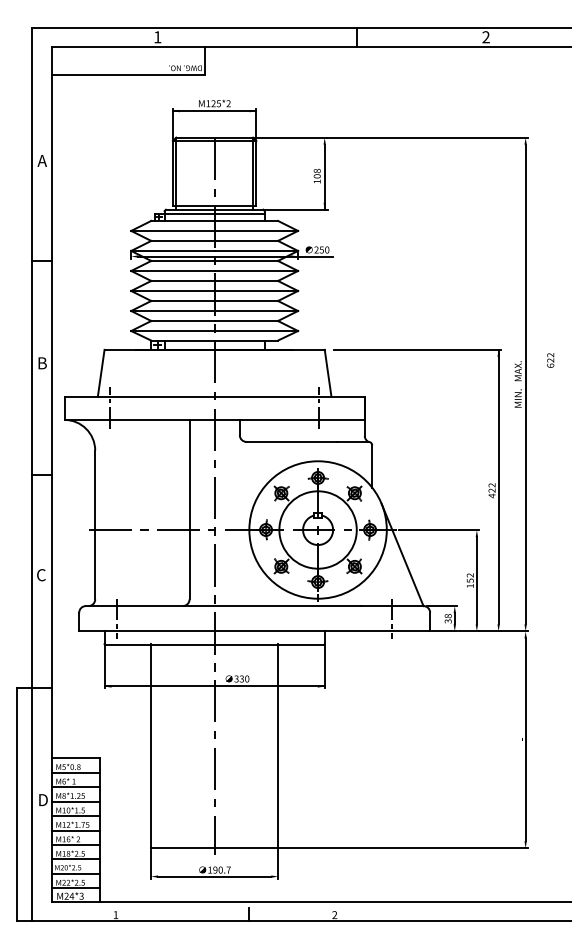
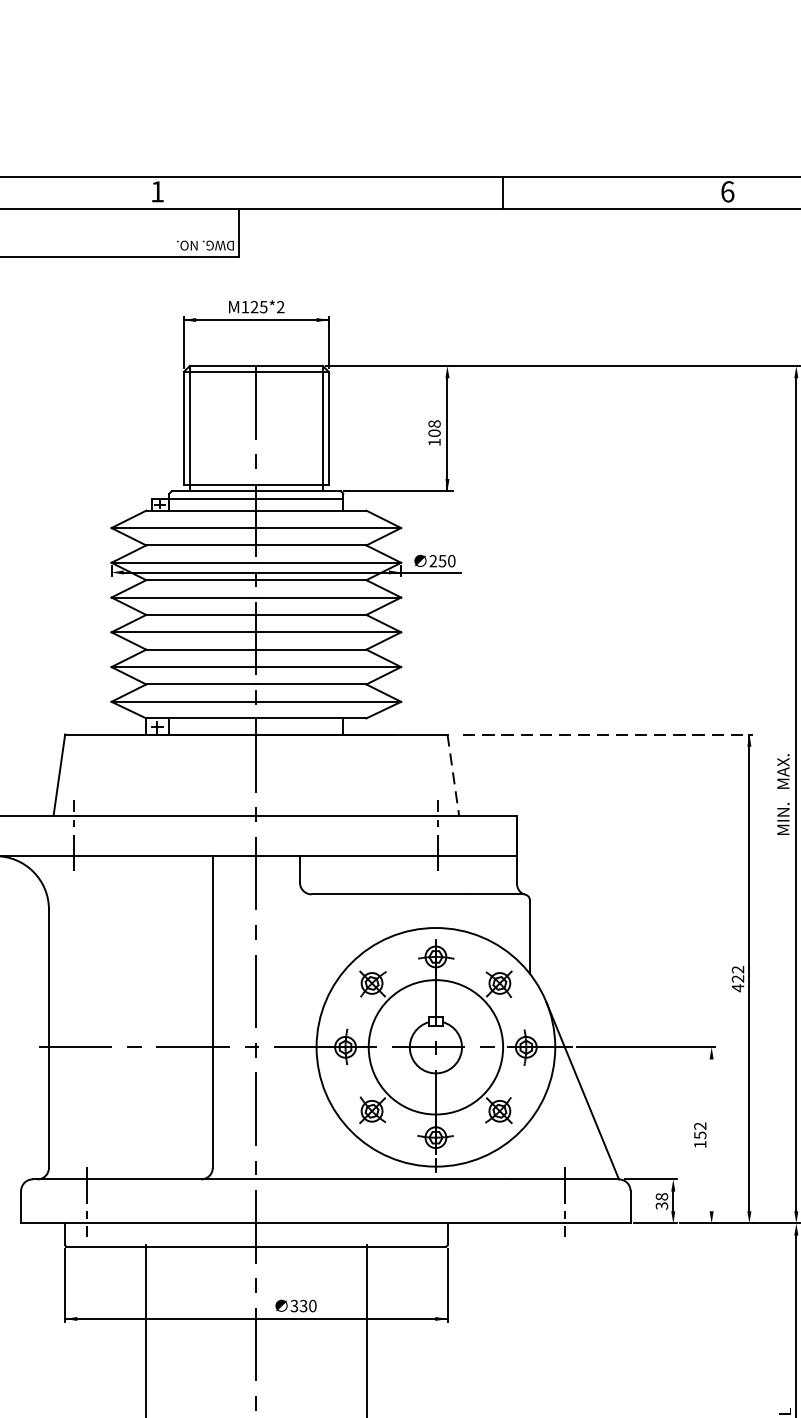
text: (485, 37) -> (726, 192), 2 -> 6
line: (417, 349) -> (608, 733), solid -> dashed
line: (328, 373) -> (454, 775), solid -> dashed
line: (476, 580) -> (710, 1134), removed

